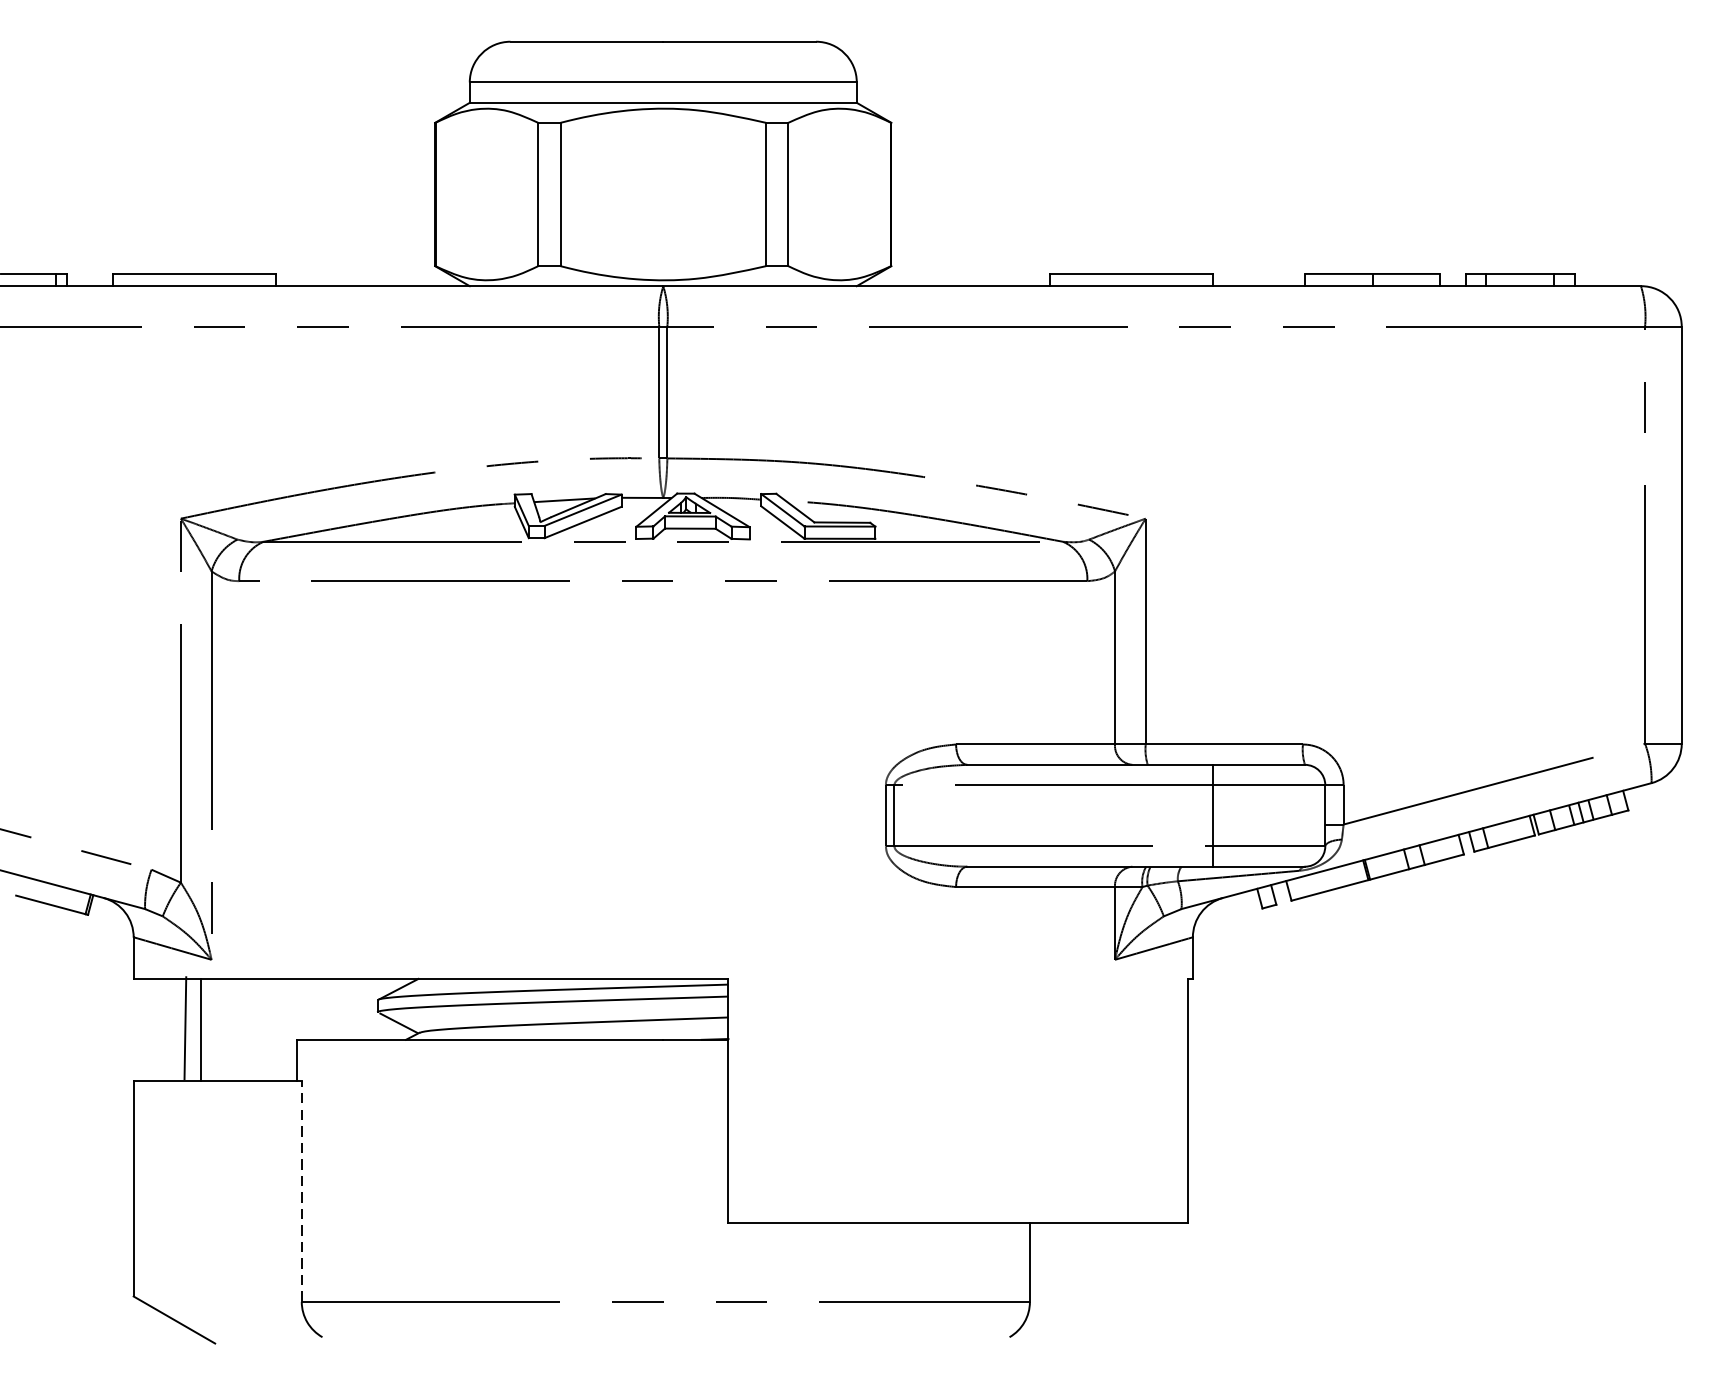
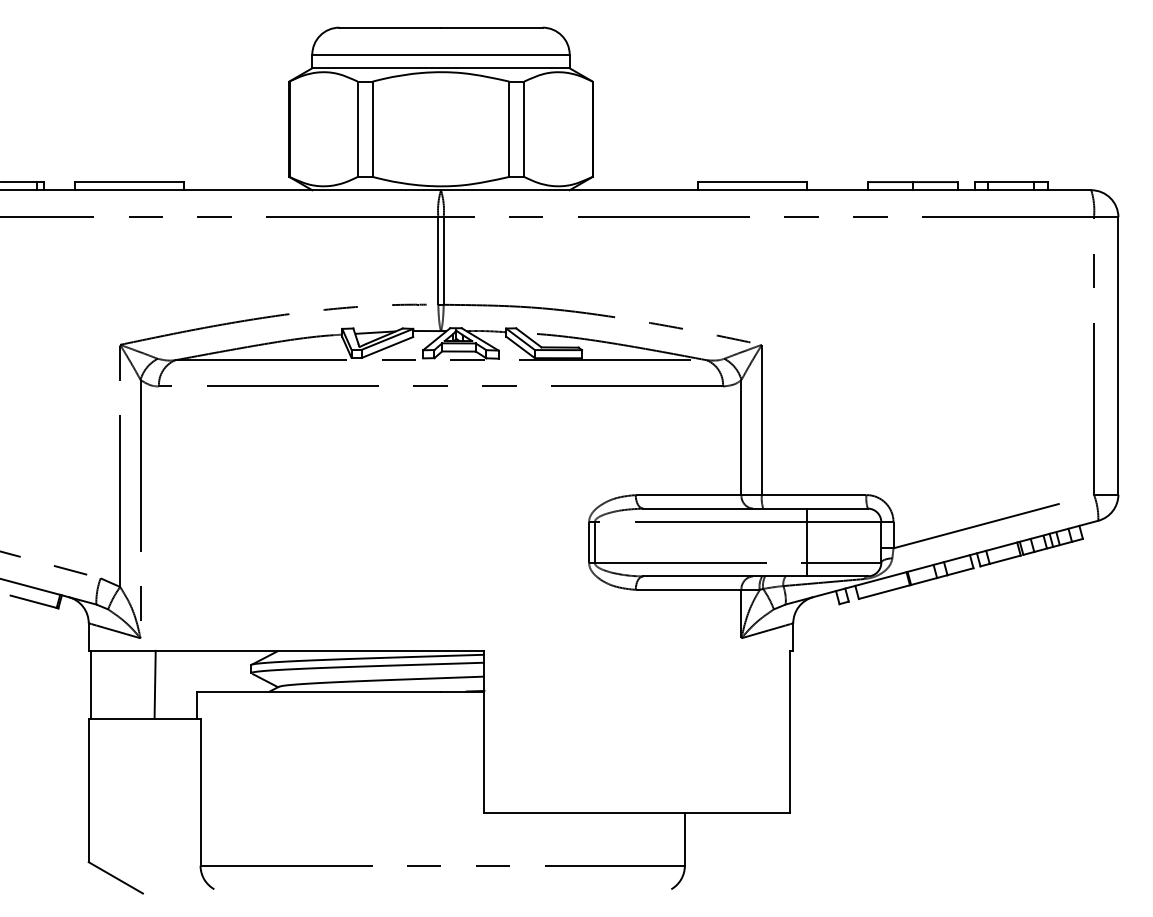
line: (184, 1027) -> (154, 684), moved
line: (200, 1029) -> (91, 684), moved
line: (301, 1191) -> (200, 792), dashed -> solid

